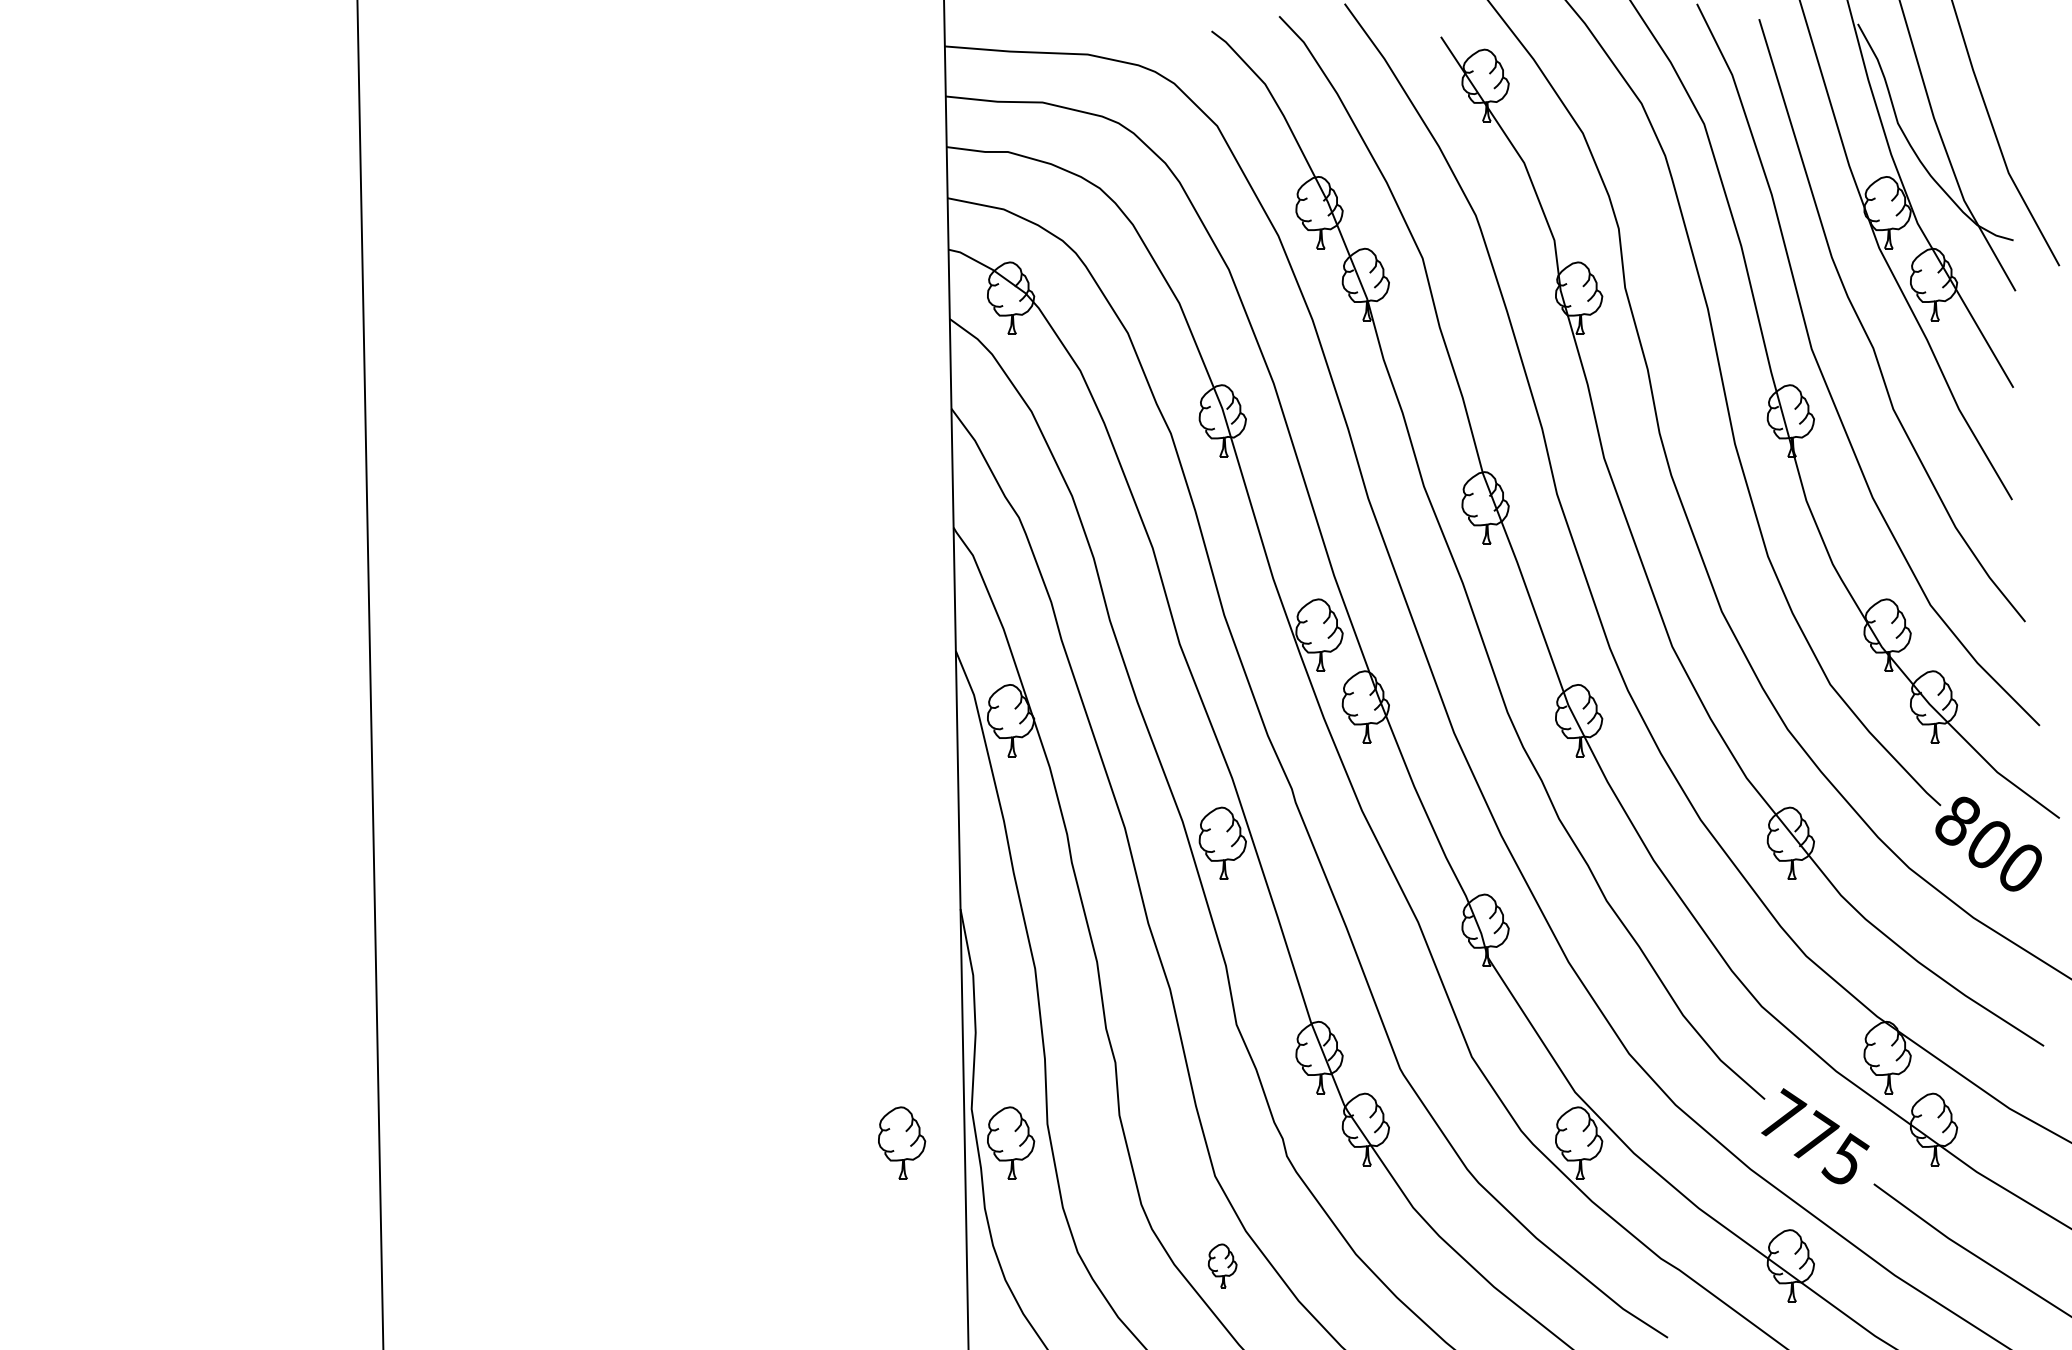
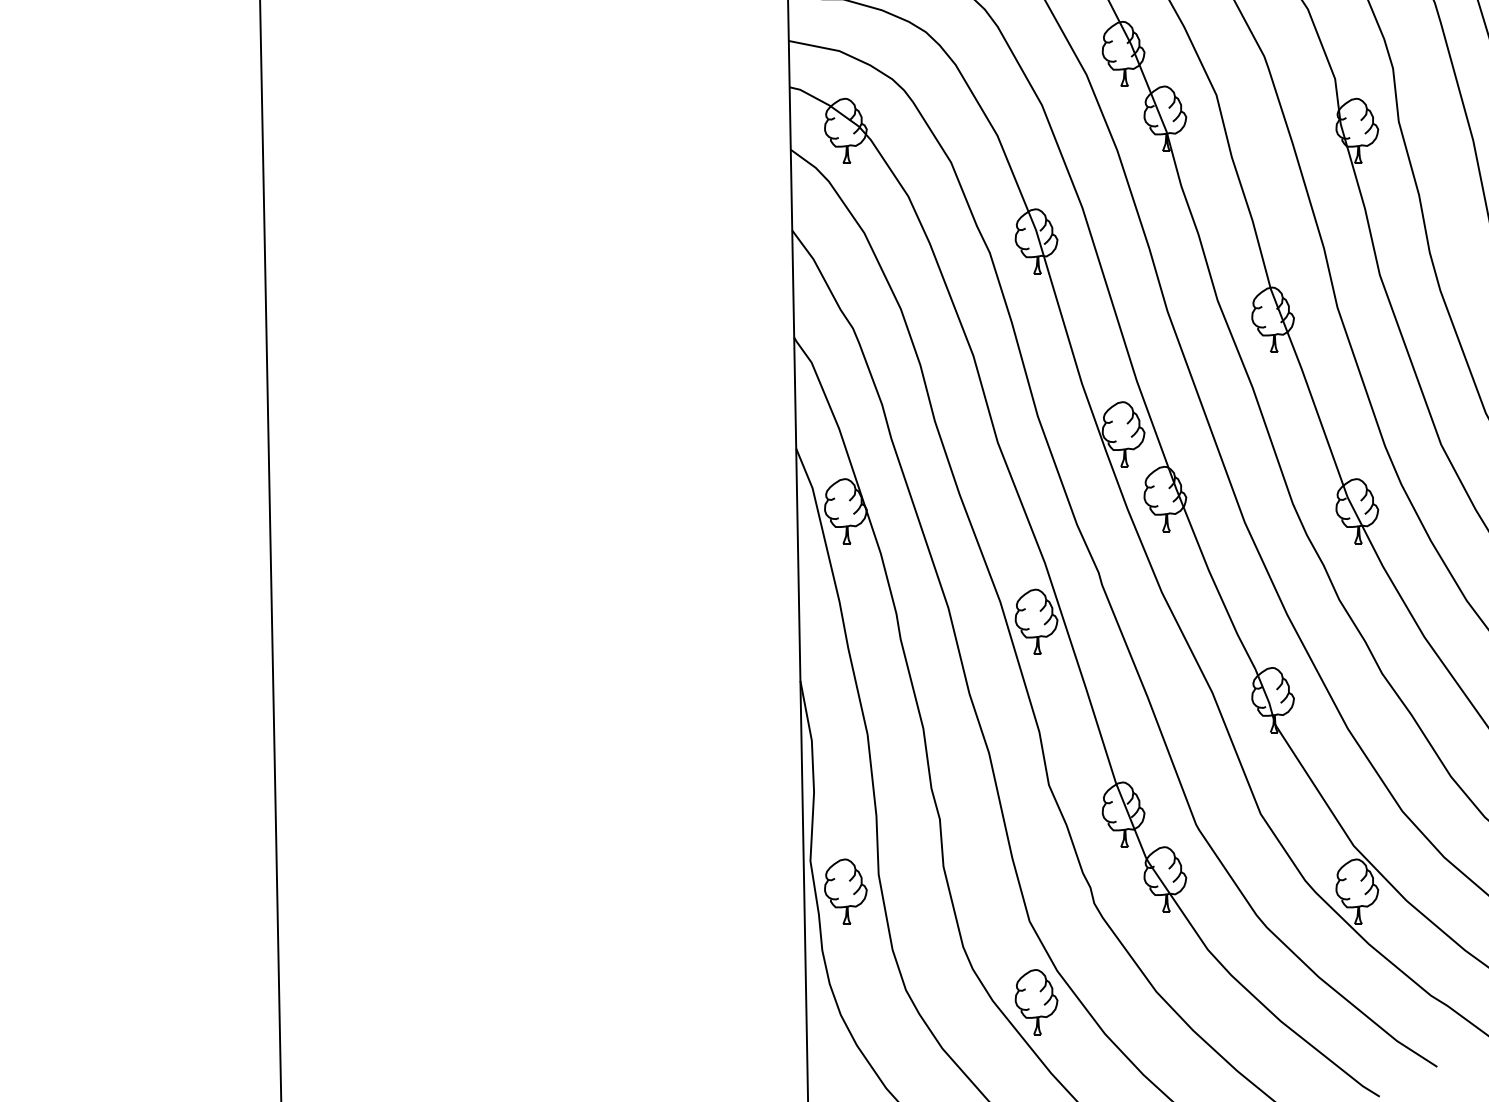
part: (902, 1142) -> (748, 891), removed
part: (1222, 1265) -> (1036, 1001), size x1.67

